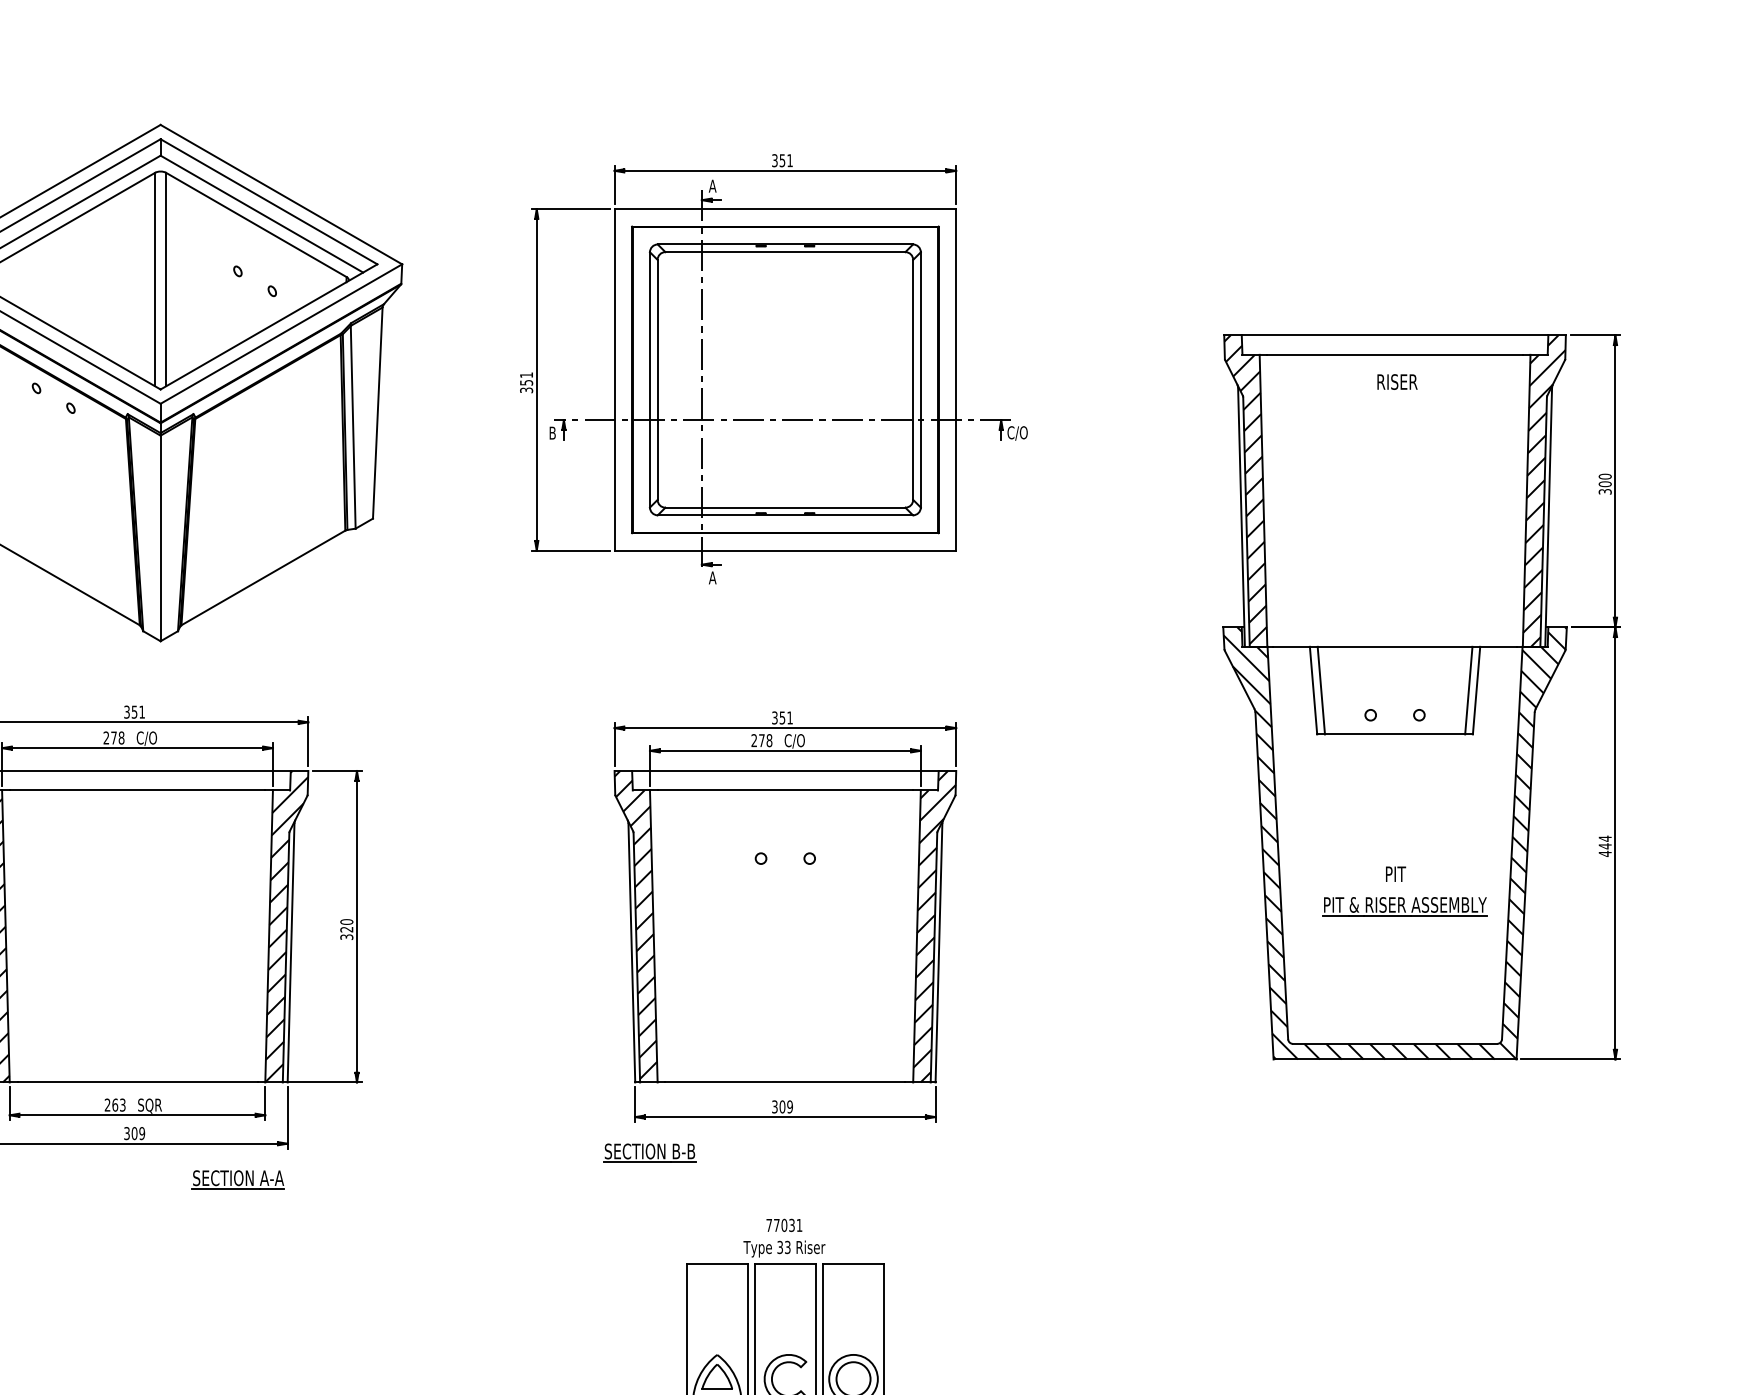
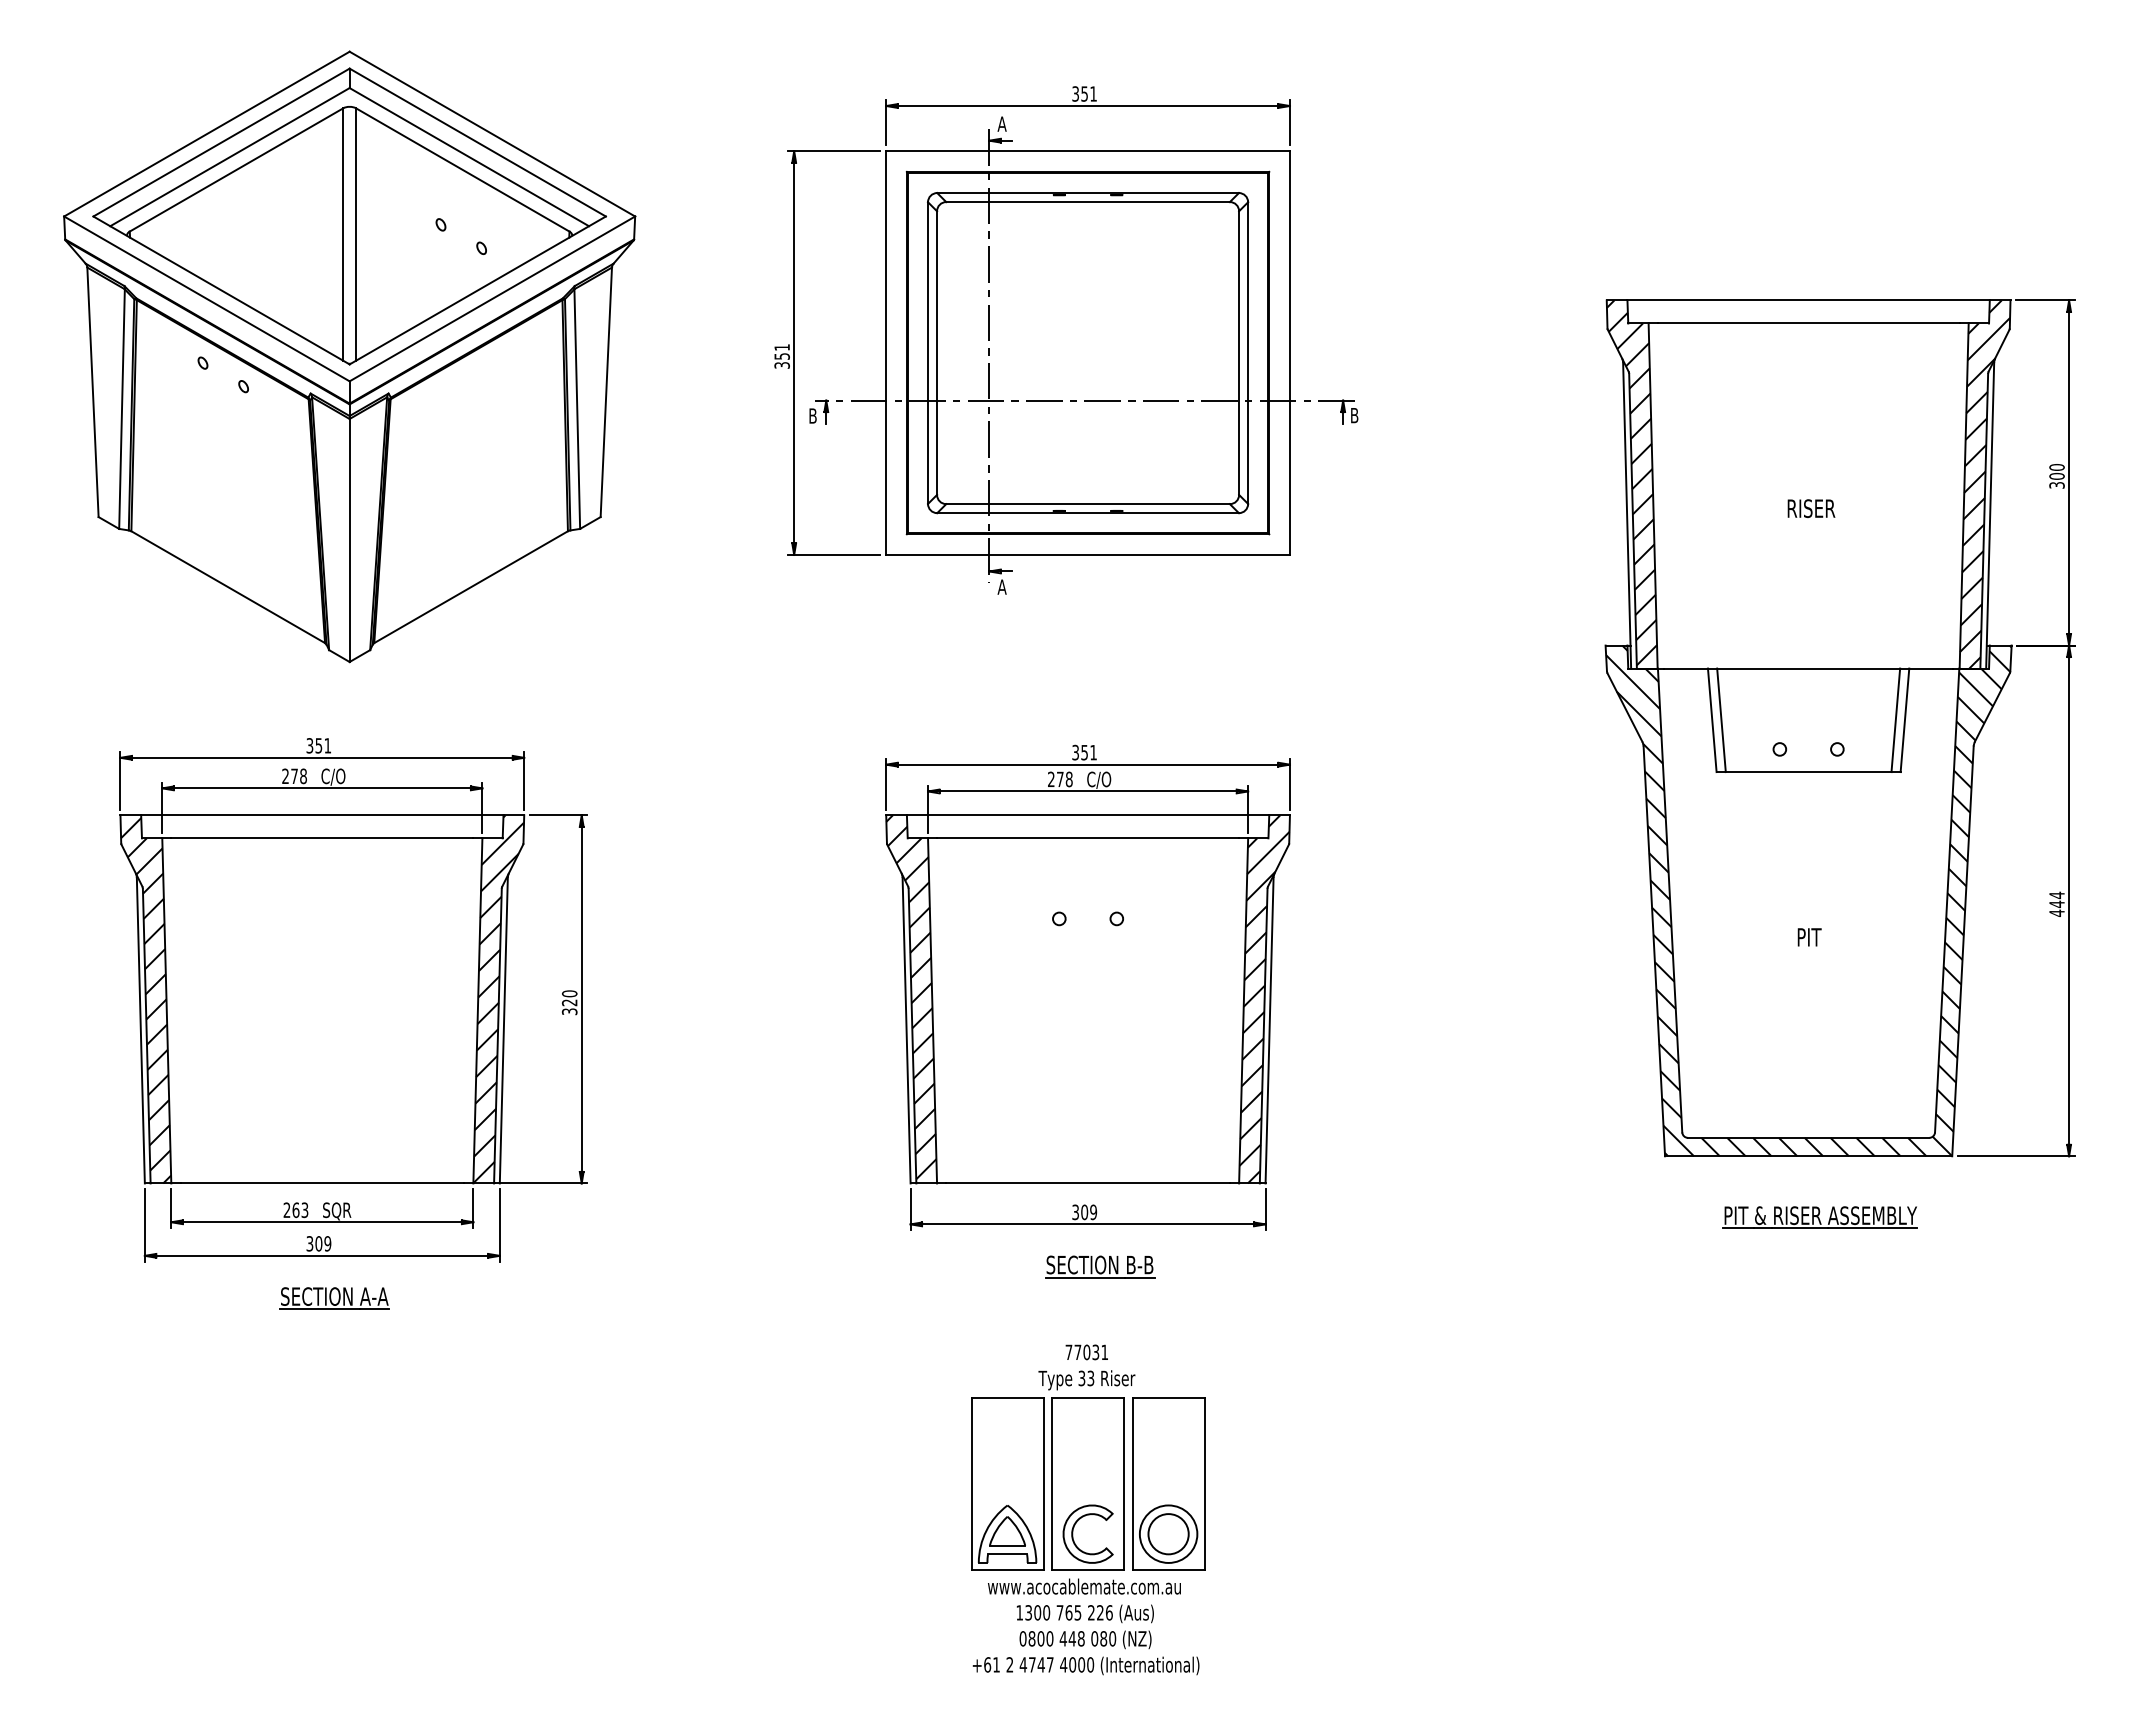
text: (1397, 381) -> (1811, 508), moved
text: (1017, 433) -> (1362, 416), C/O -> B
part: (1404, 906) -> (1819, 1217), moved
part: (650, 1152) -> (1100, 1266), moved
part: (238, 1179) -> (334, 1298), moved

